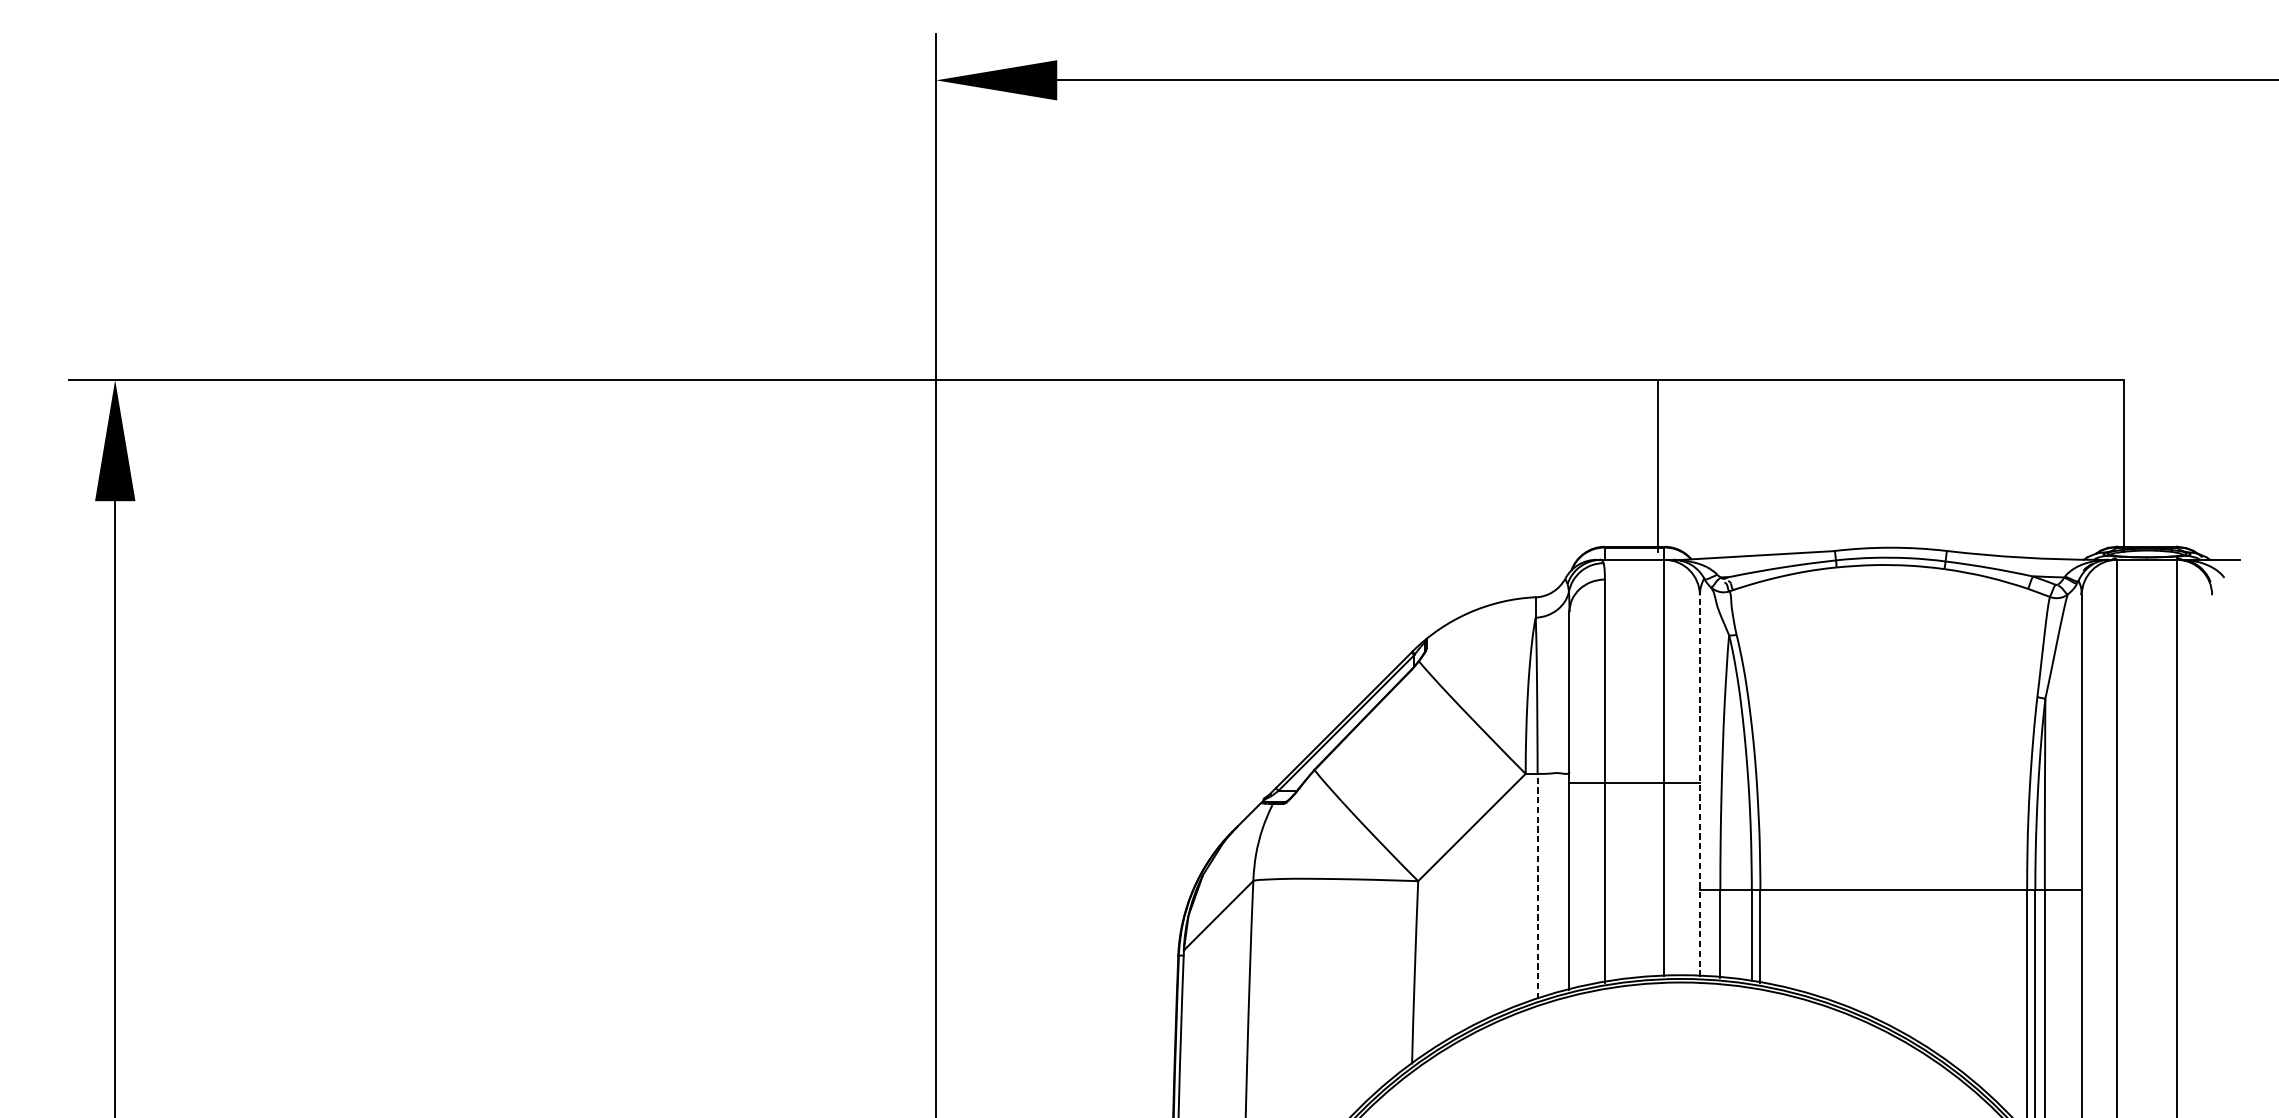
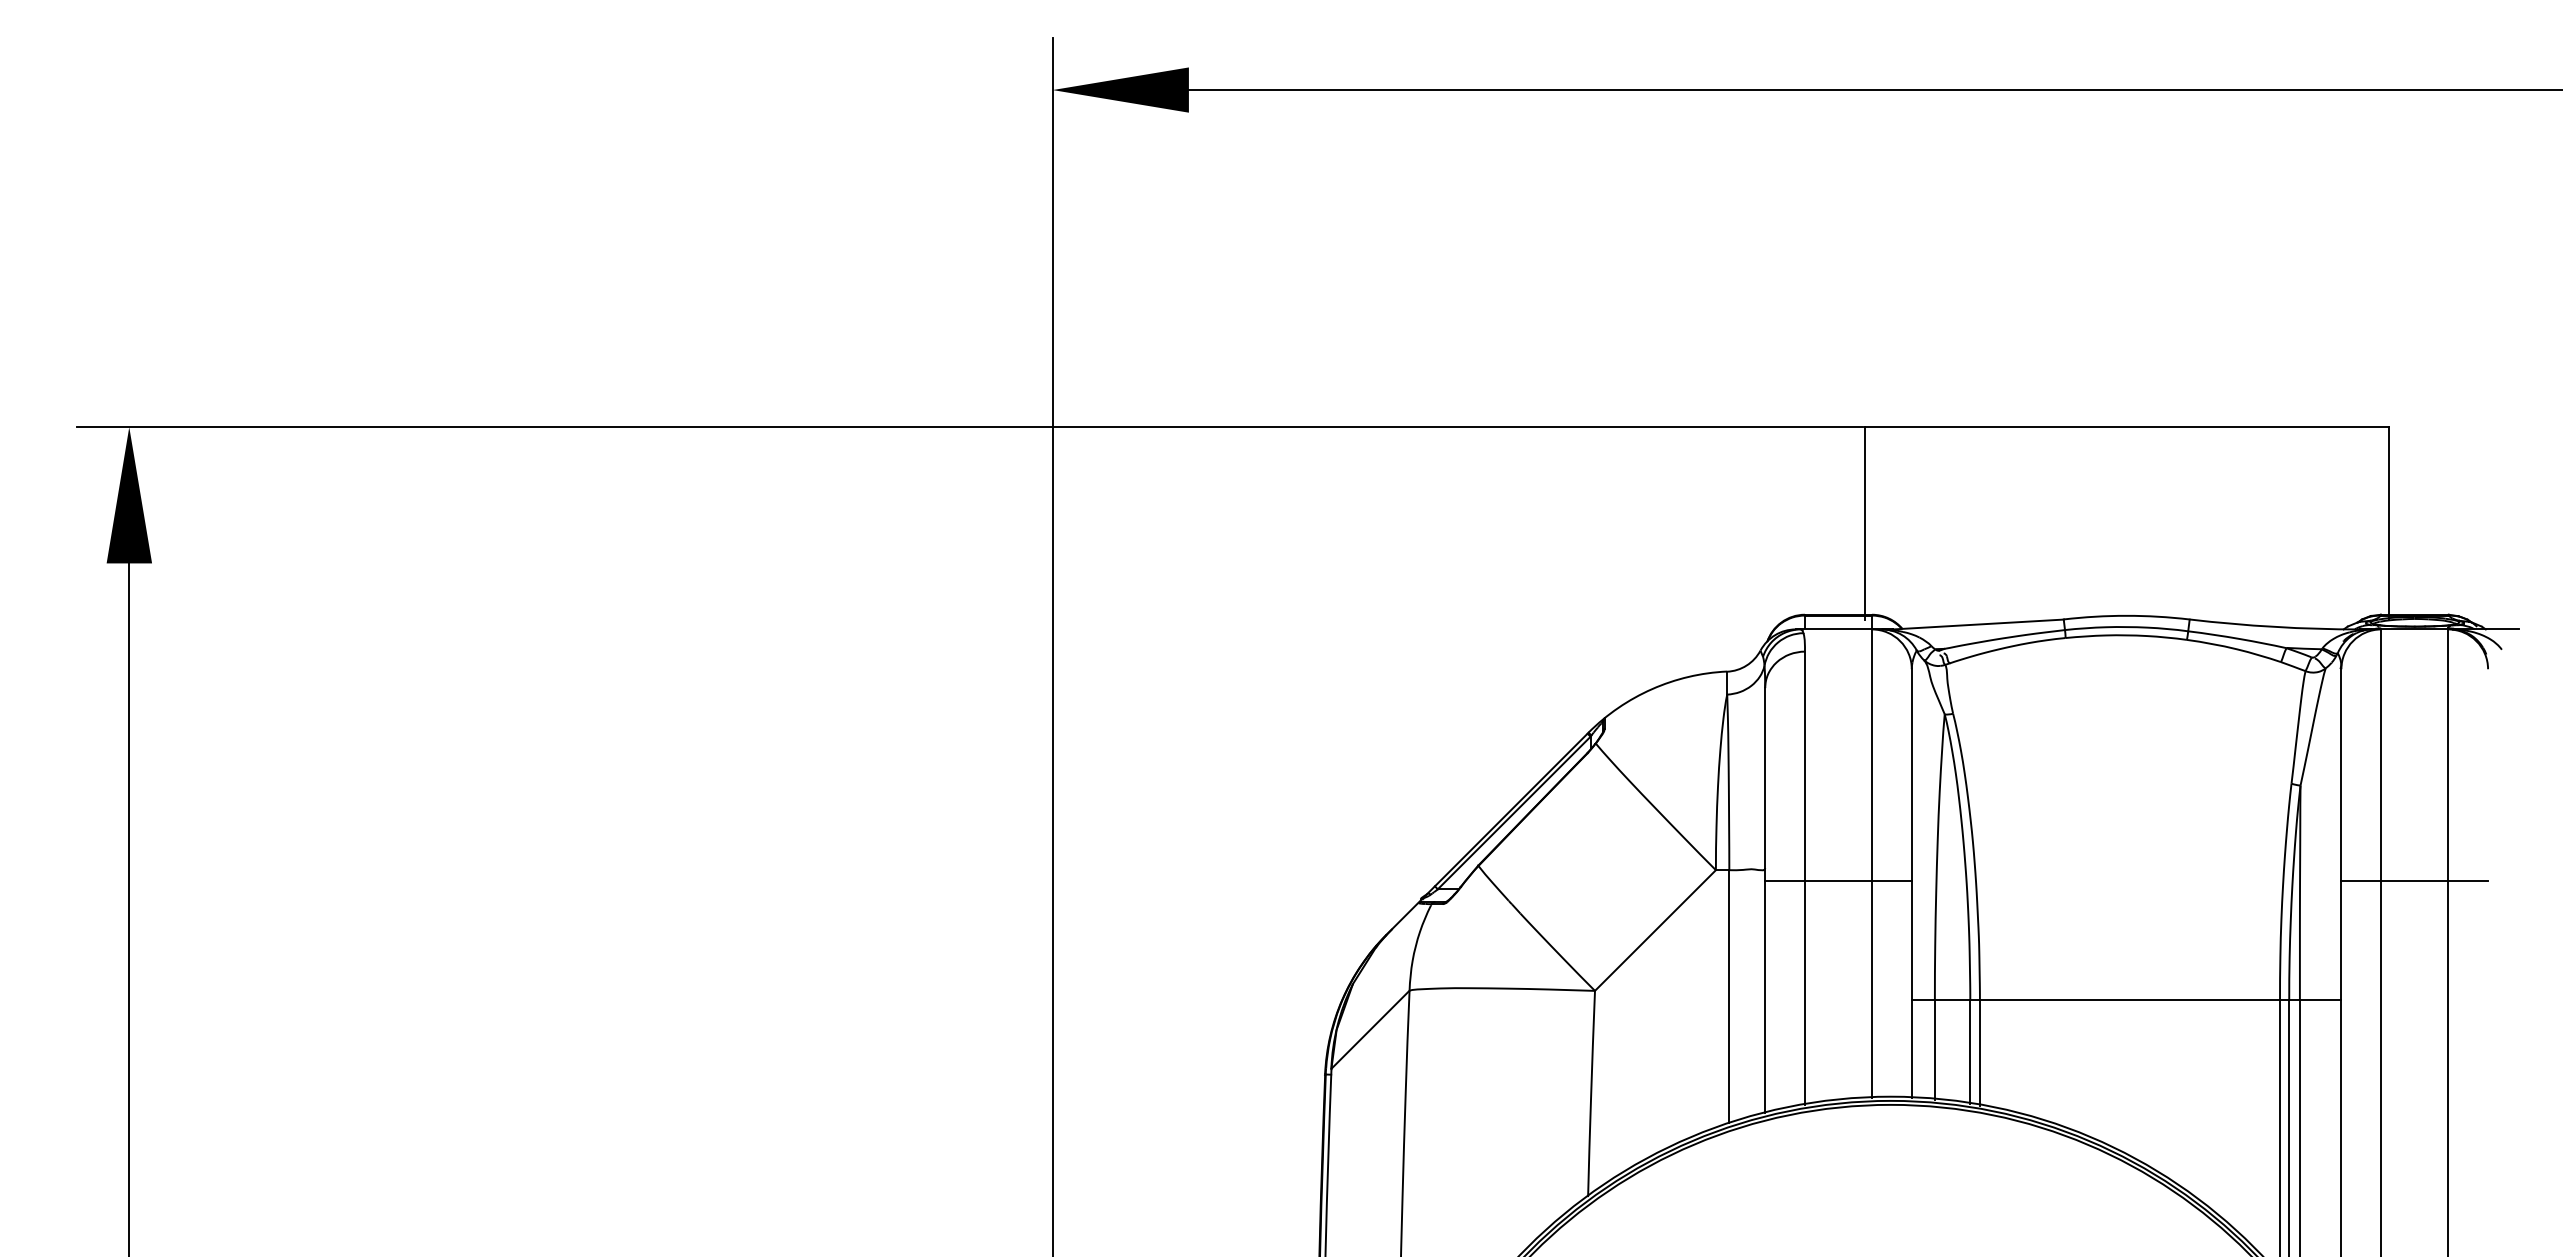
line: (2146, 783) -> (2414, 880), added
line: (1699, 785) -> (1911, 883), dashed -> solid
line: (1537, 886) -> (1729, 996), dashed -> solid

